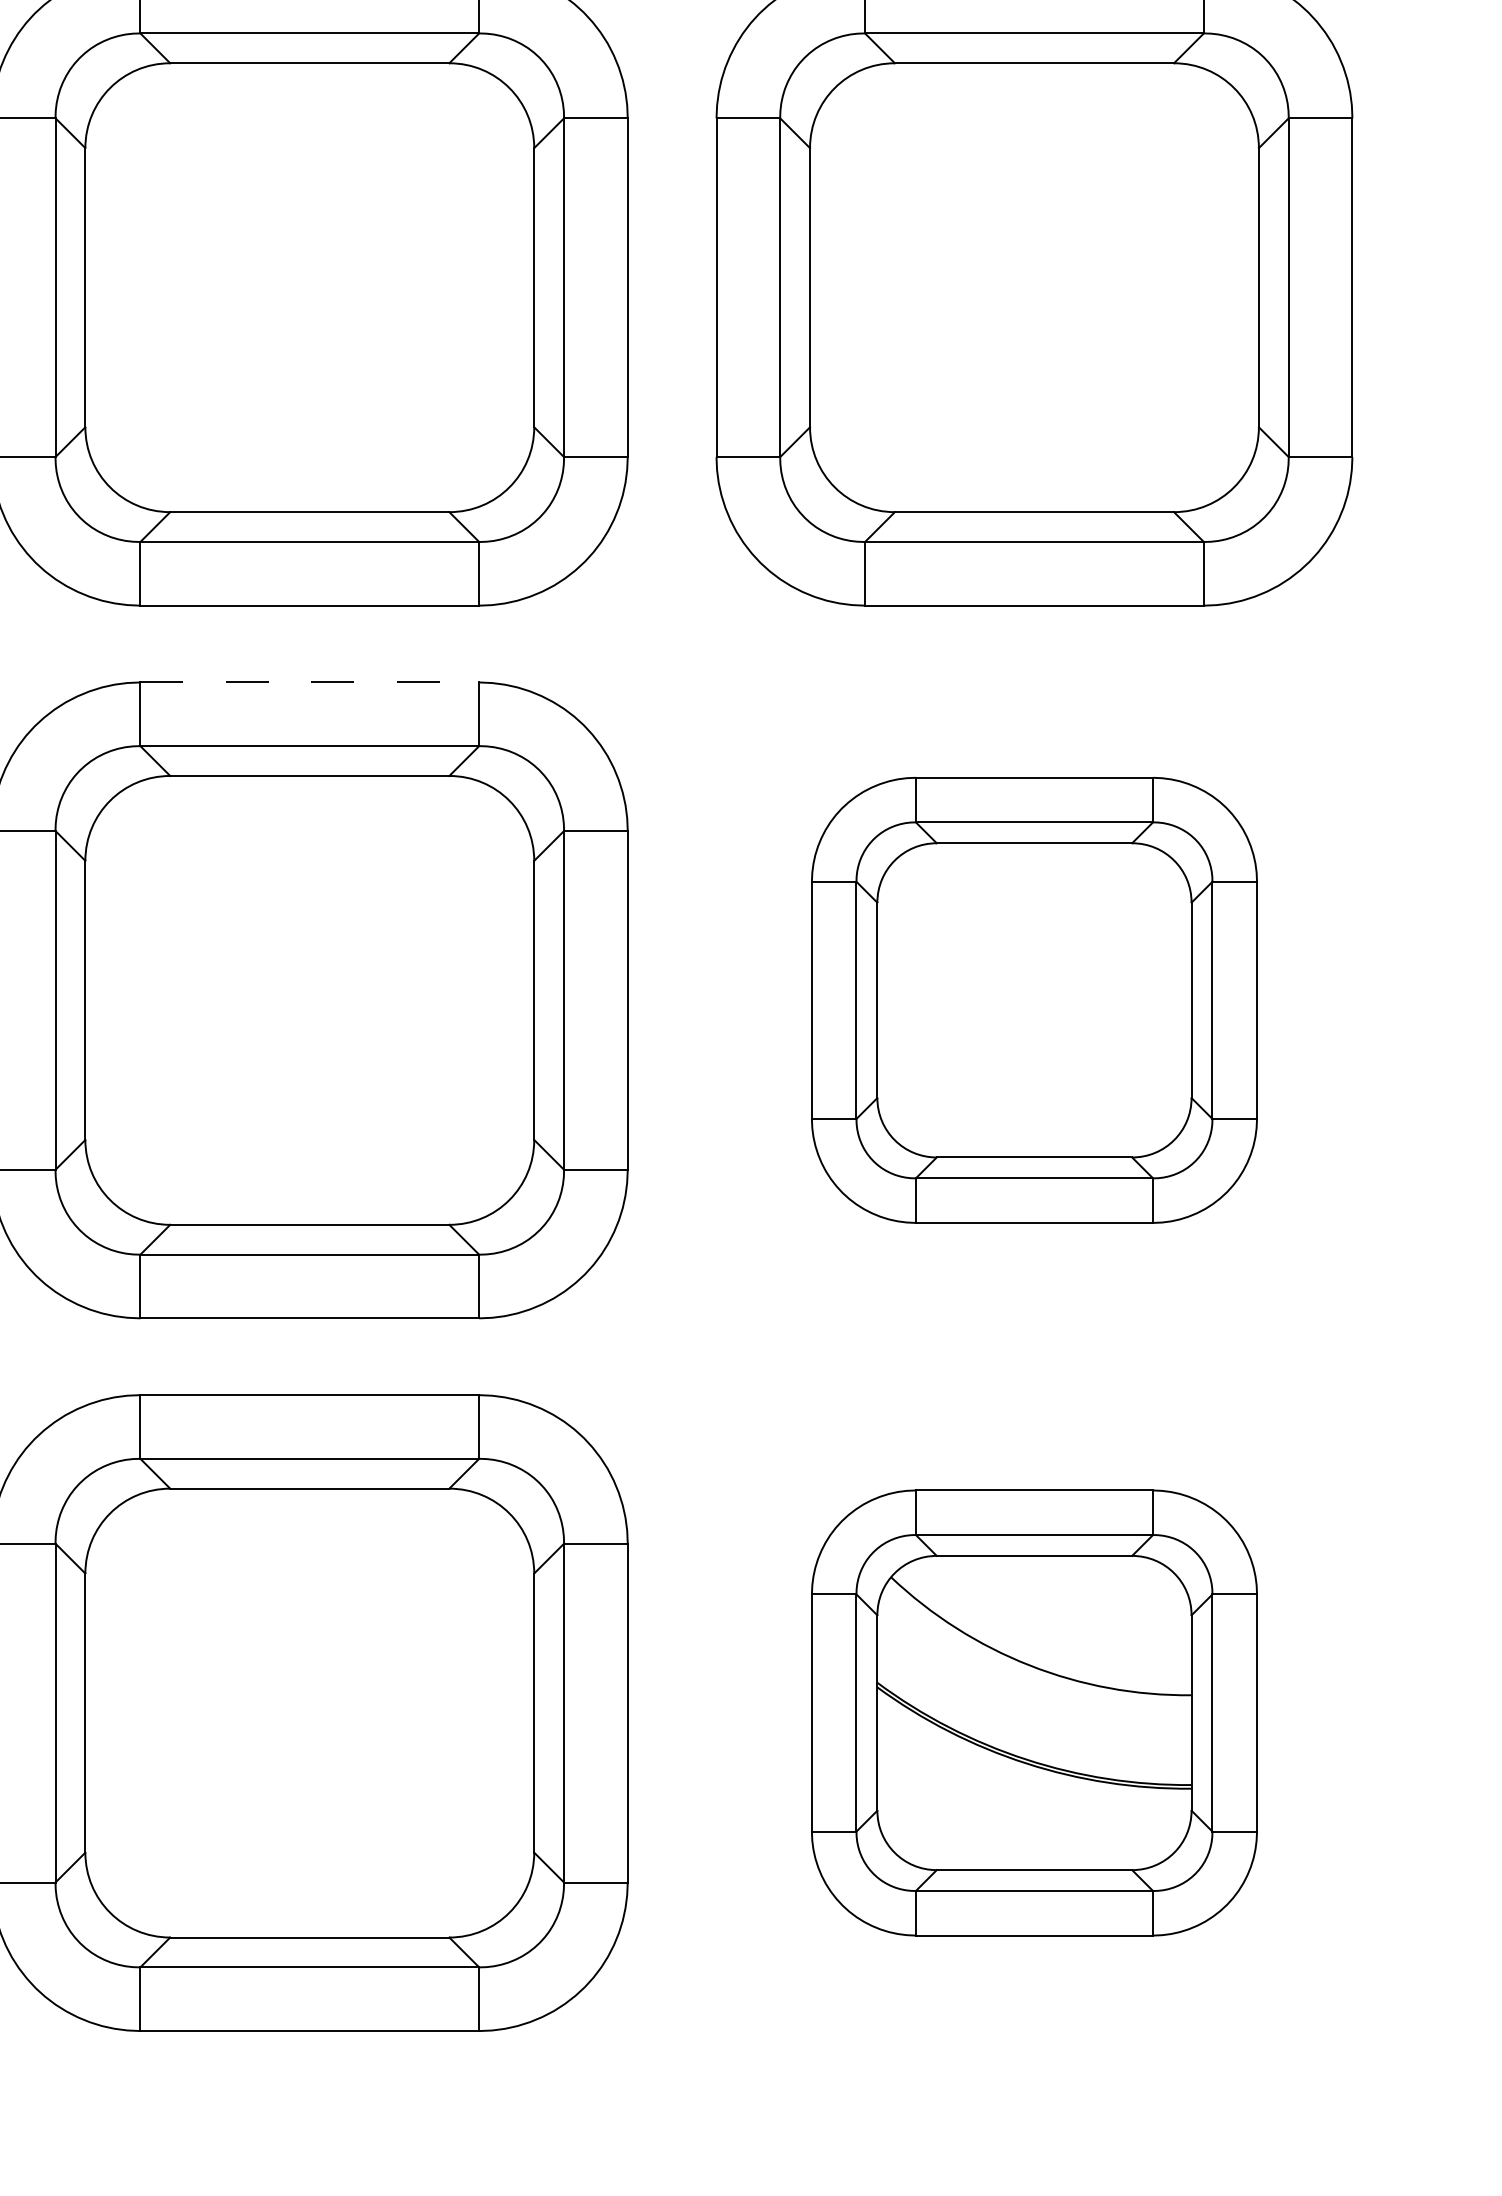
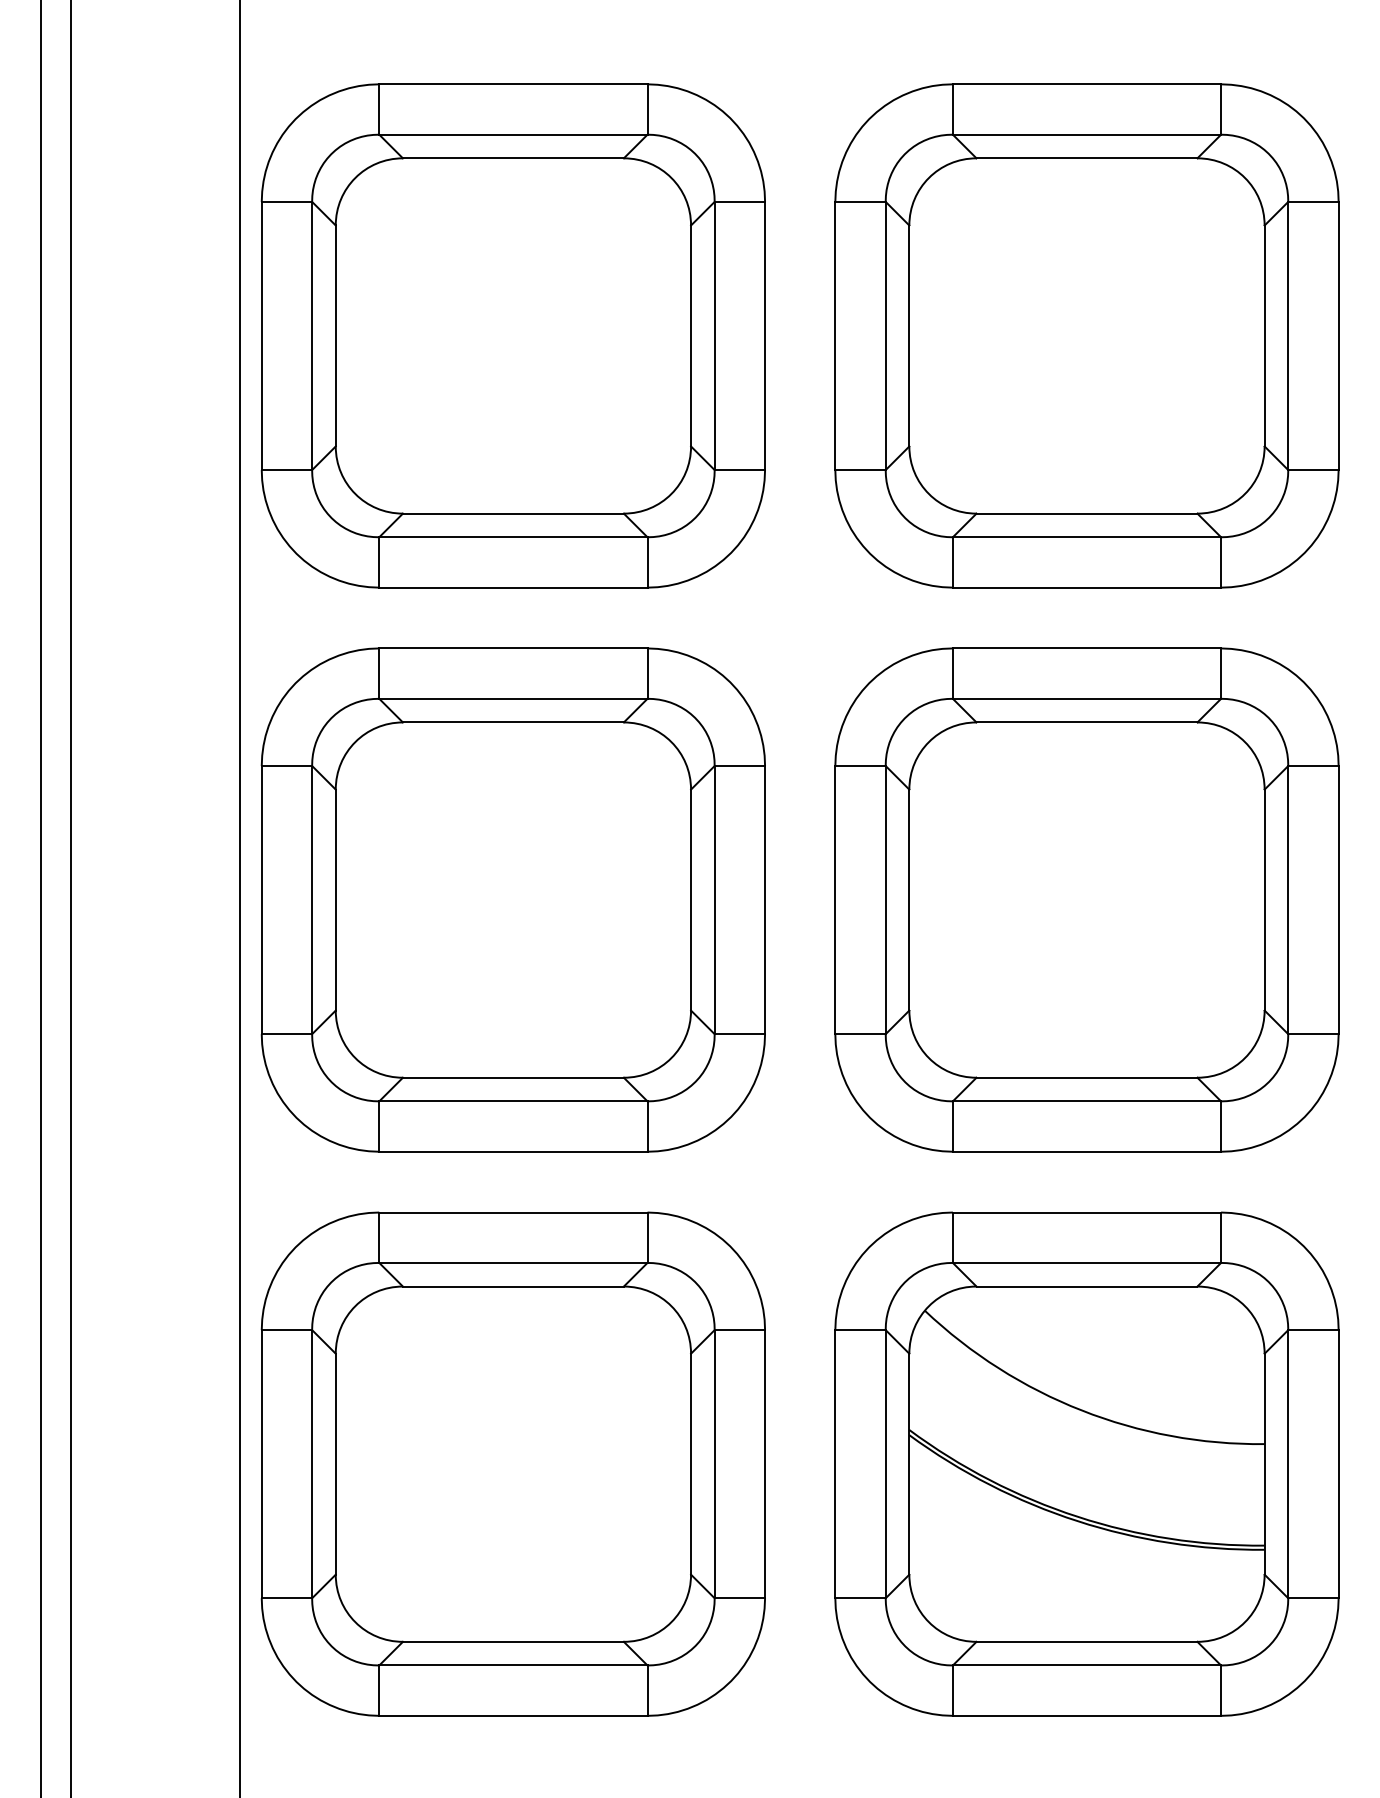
line: (309, 682) -> (513, 648), dashed -> solid
part: (1033, 999) -> (1086, 899), size x1.43
part: (1033, 1712) -> (1086, 1463), size x1.43

